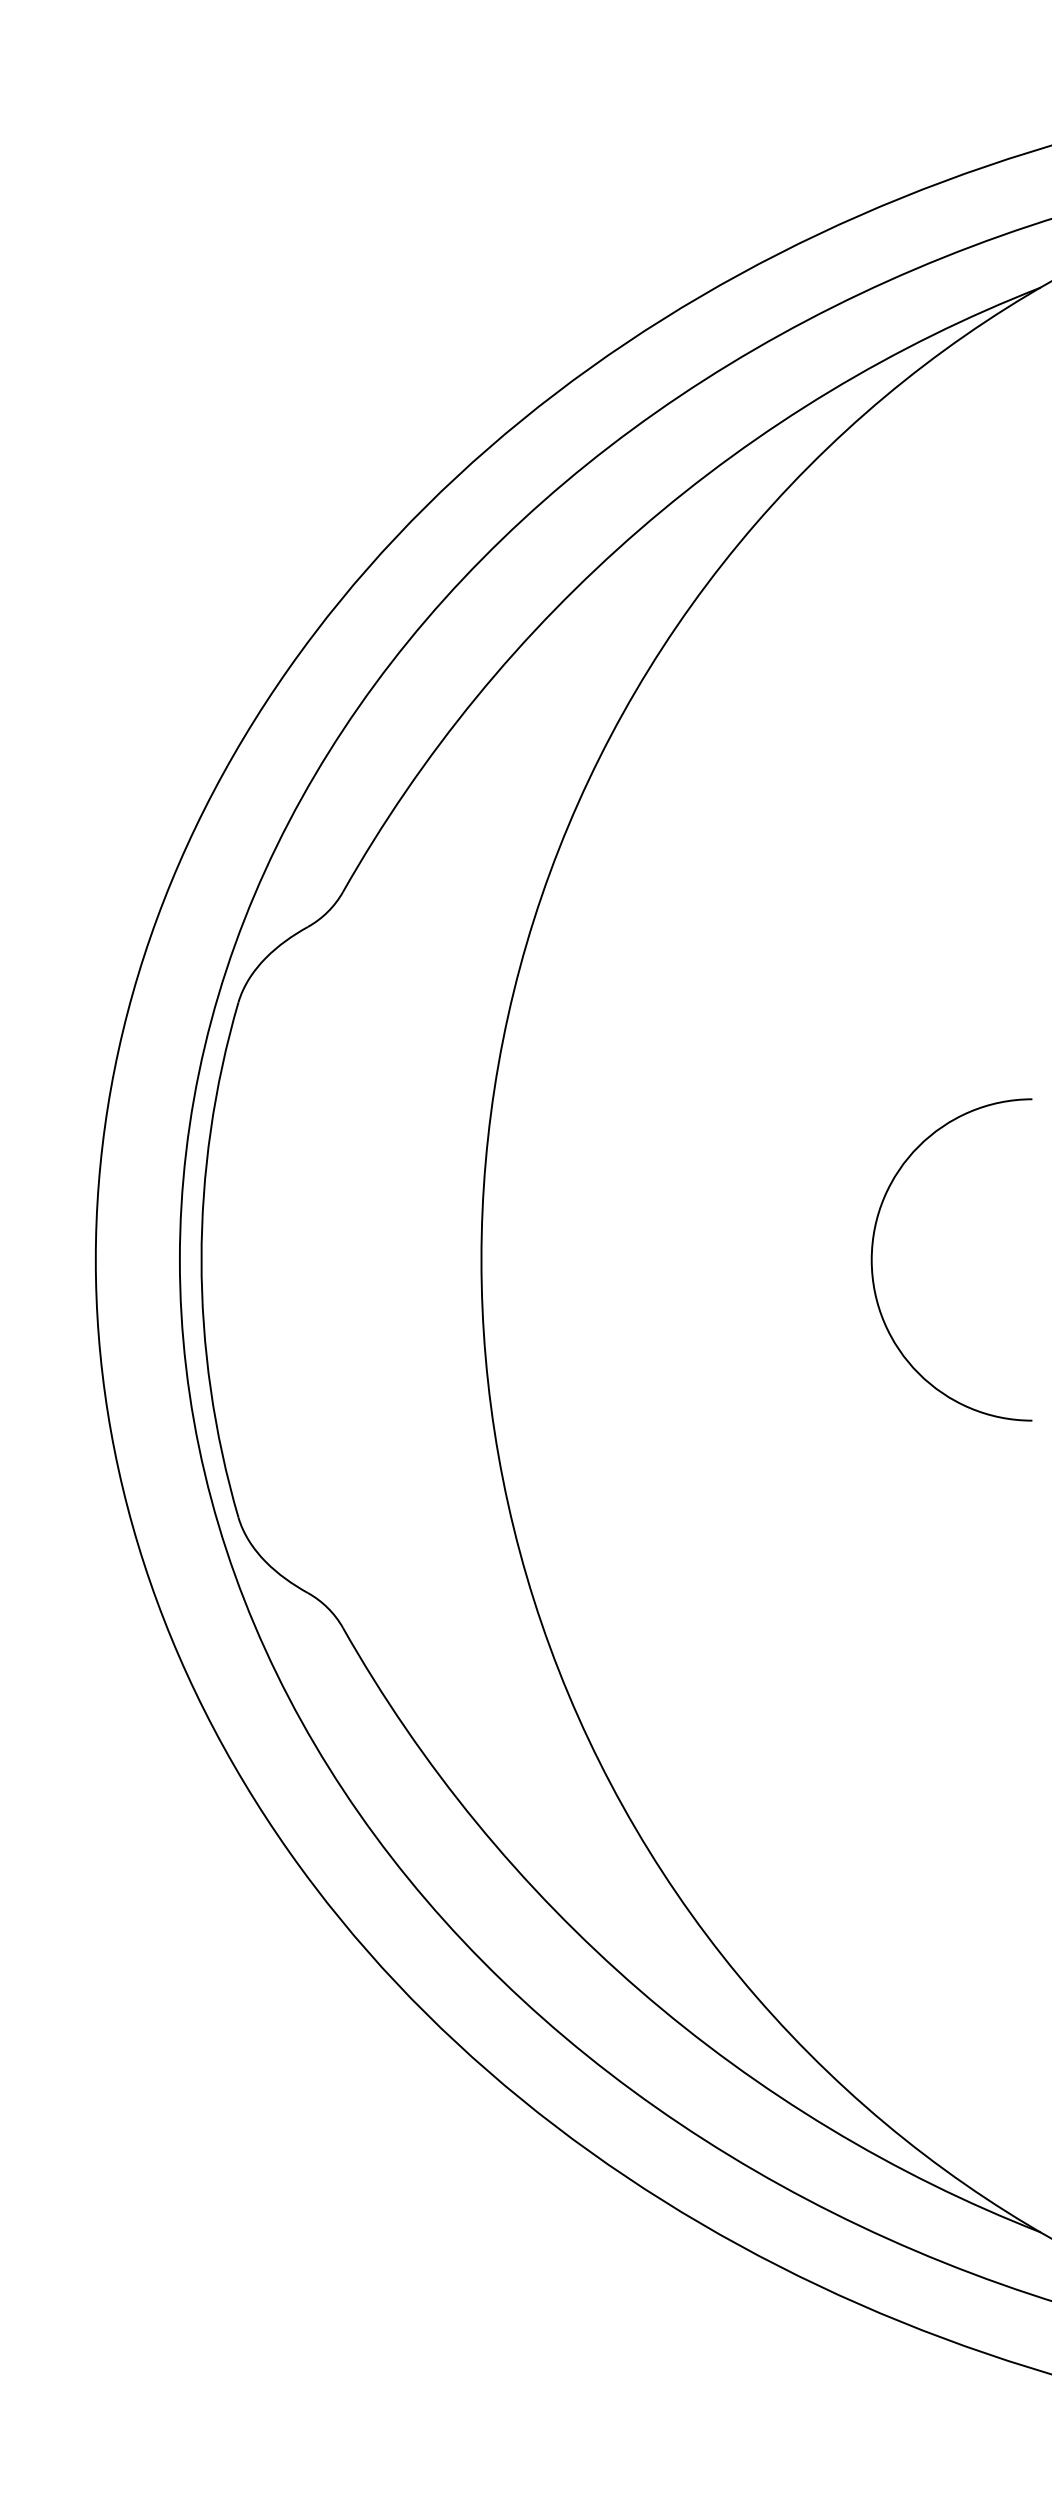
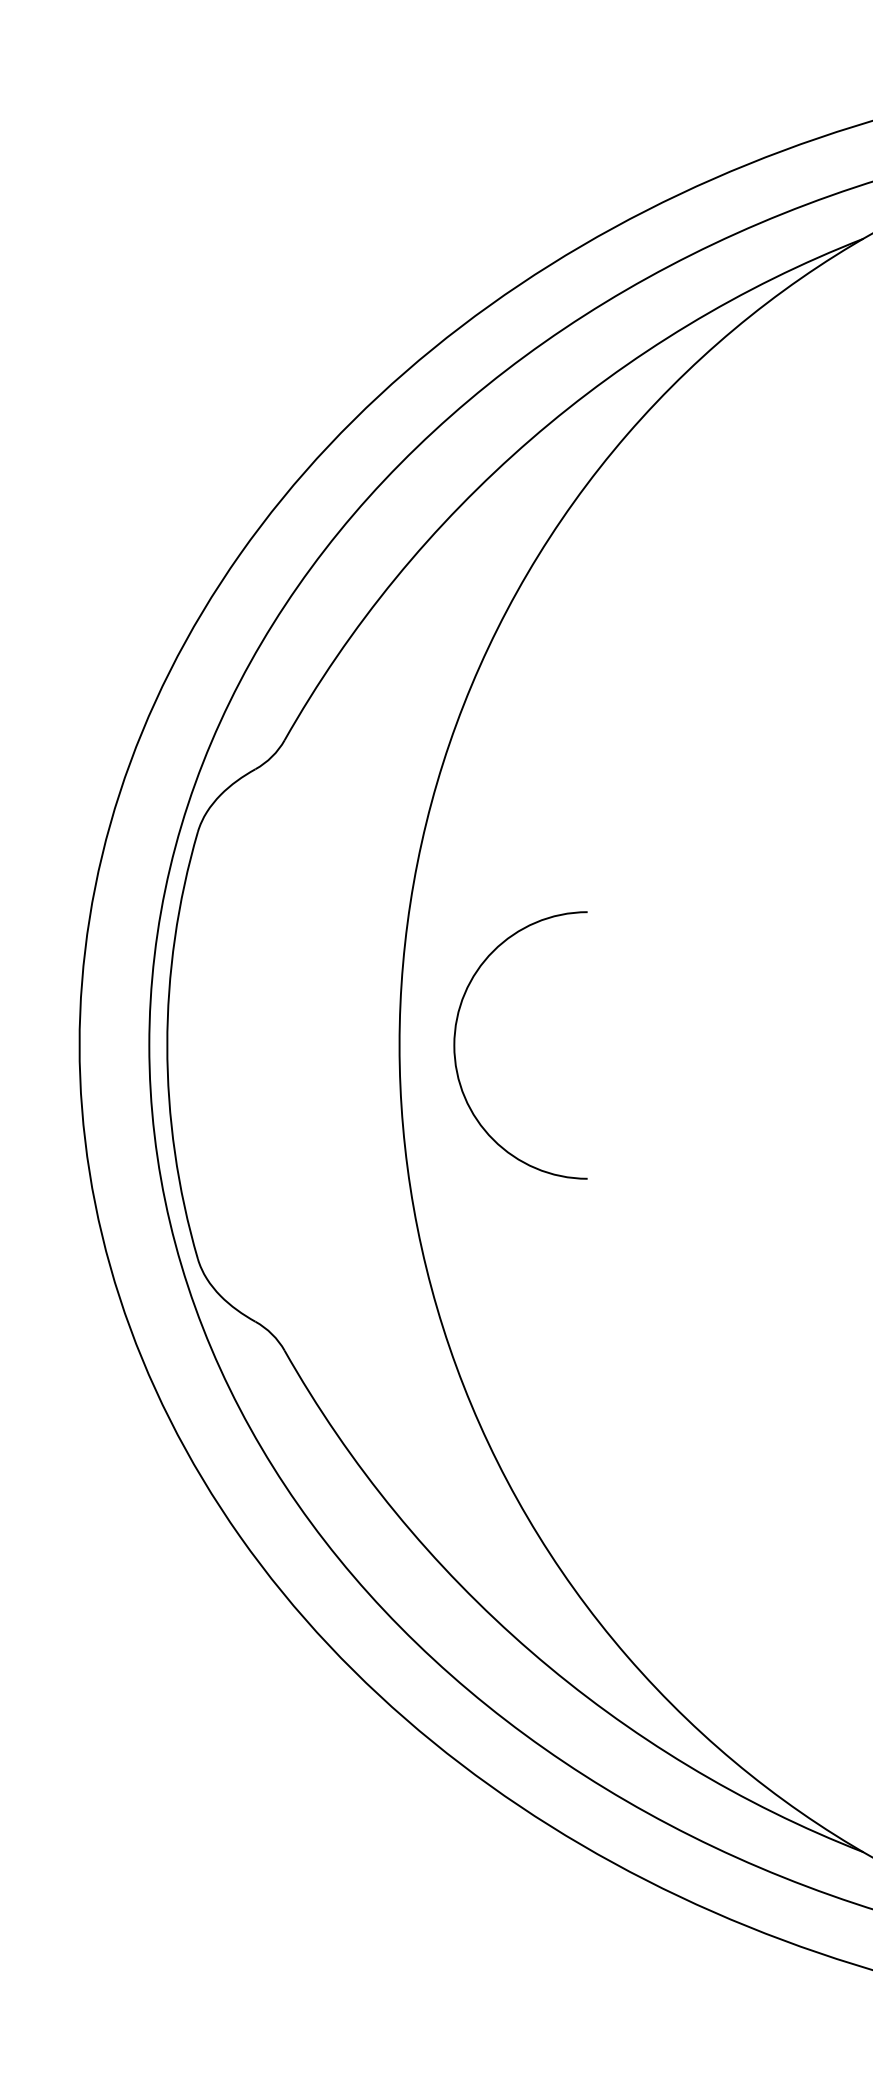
arc: (873, 1260) -> (455, 1045), moved

